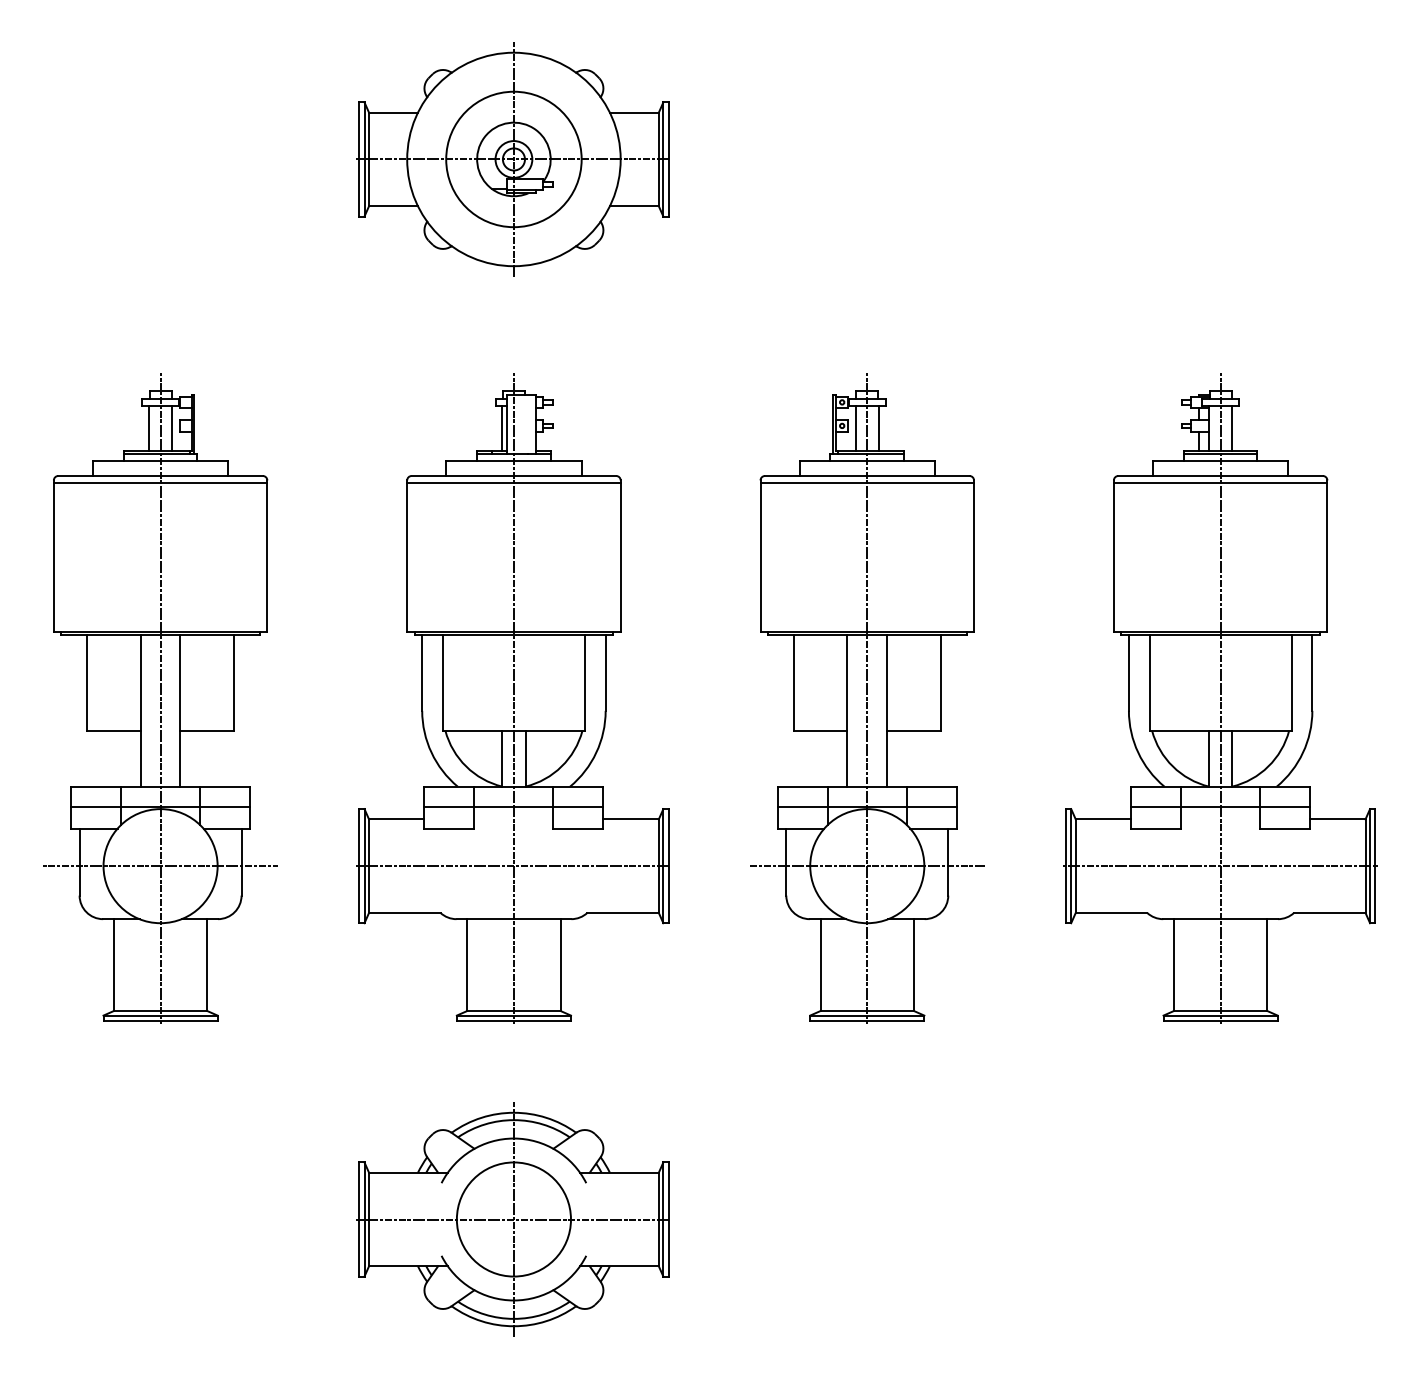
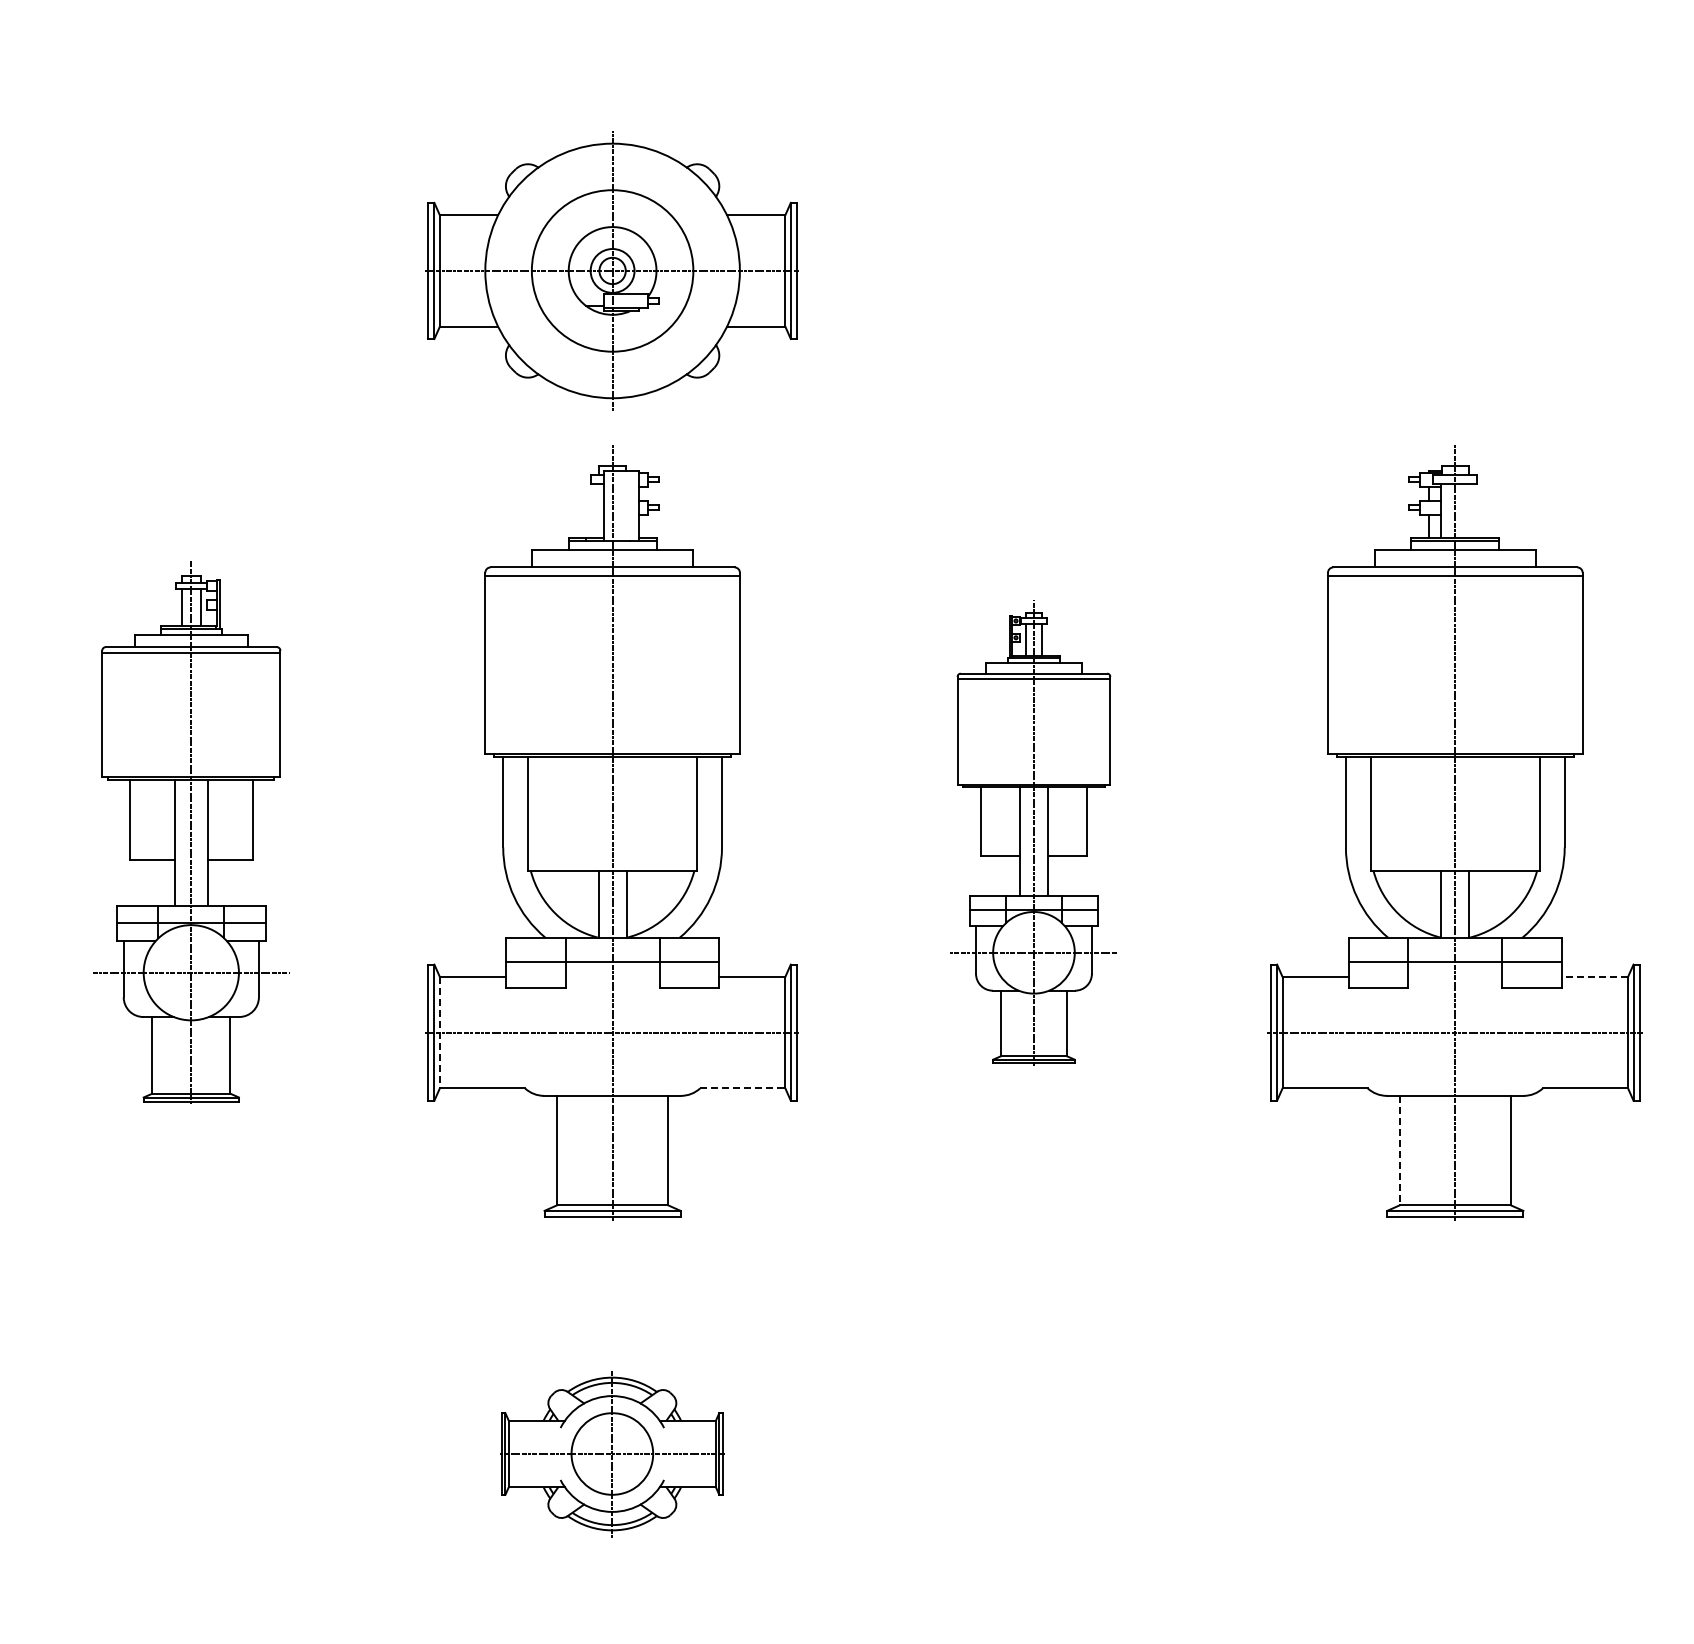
part: (513, 159) -> (611, 270), moved
line: (502, 428) -> (598, 510), removed
line: (1232, 428) -> (1469, 510), removed
part: (160, 698) -> (191, 832), size x0.7
part: (866, 698) -> (1033, 832), size x0.6
line: (1337, 819) -> (1594, 976), solid -> dashed
line: (368, 866) -> (439, 1032), solid -> dashed
line: (622, 912) -> (742, 1088), solid -> dashed
line: (1173, 964) -> (1399, 1150), solid -> dashed
part: (513, 1219) -> (611, 1453), size x0.6

